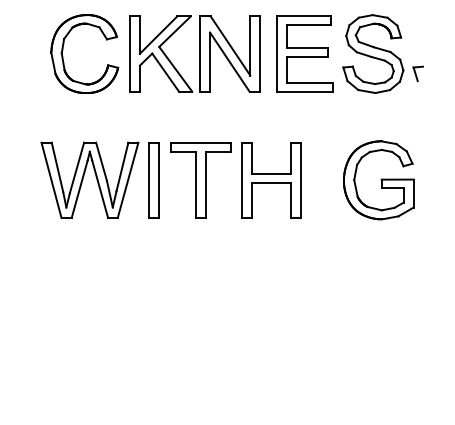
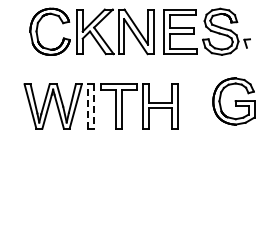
line: (149, 180) -> (88, 106), solid -> dashed
part: (378, 180) -> (233, 101), moved
line: (159, 182) -> (94, 107), solid -> dashed

